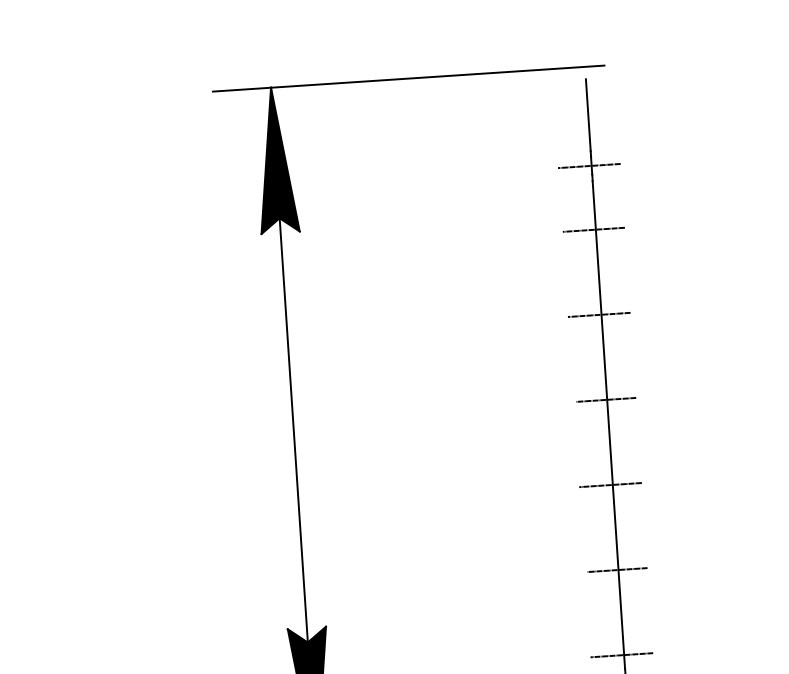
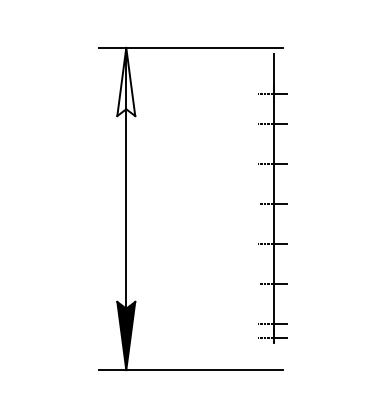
fill: (276, 159) -> (126, 81), removed

